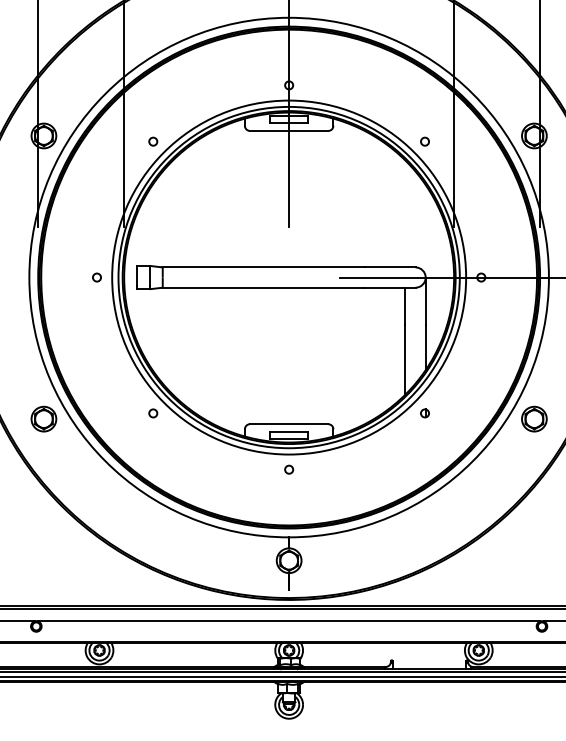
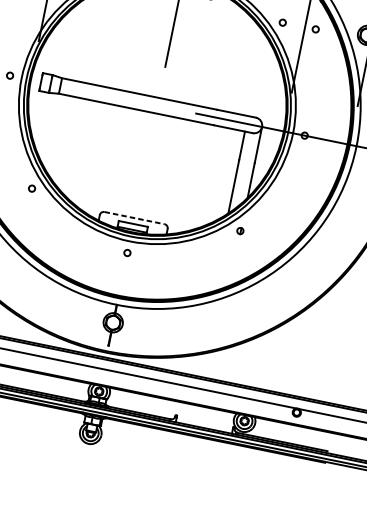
circle: (467, 141) -> (315, 29), added
part: (534, 418) -> (323, 252), removed
line: (289, 424) -> (134, 218), solid -> dashed

